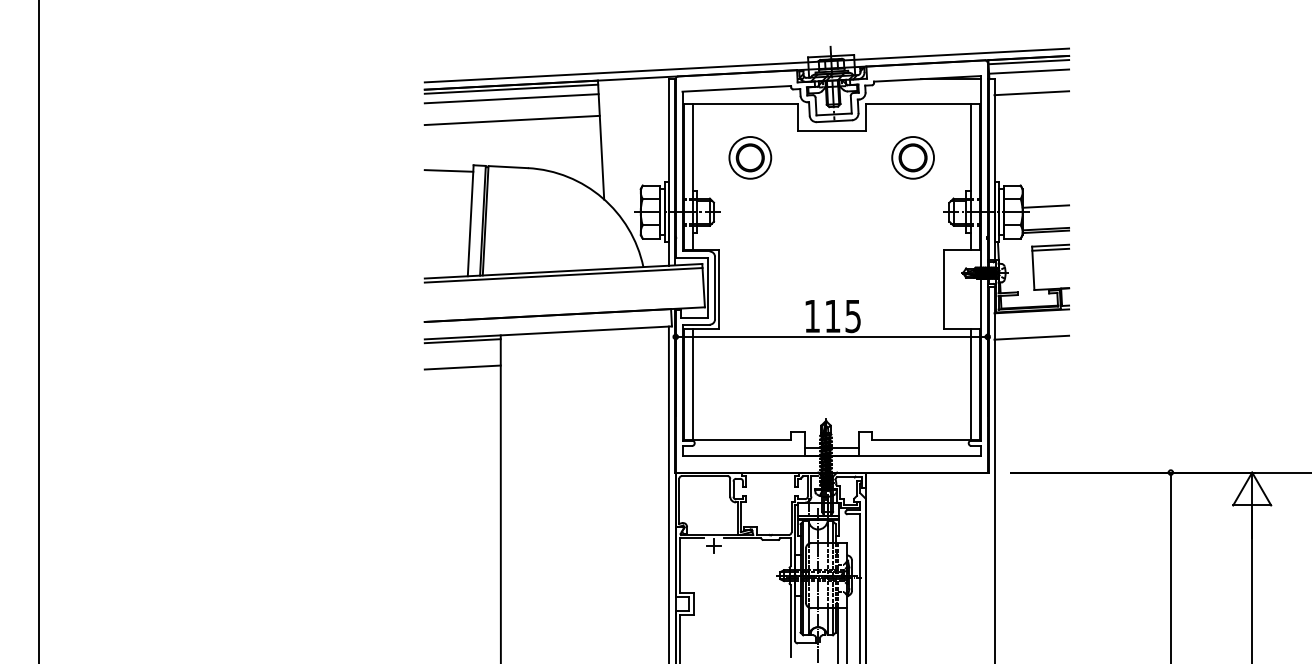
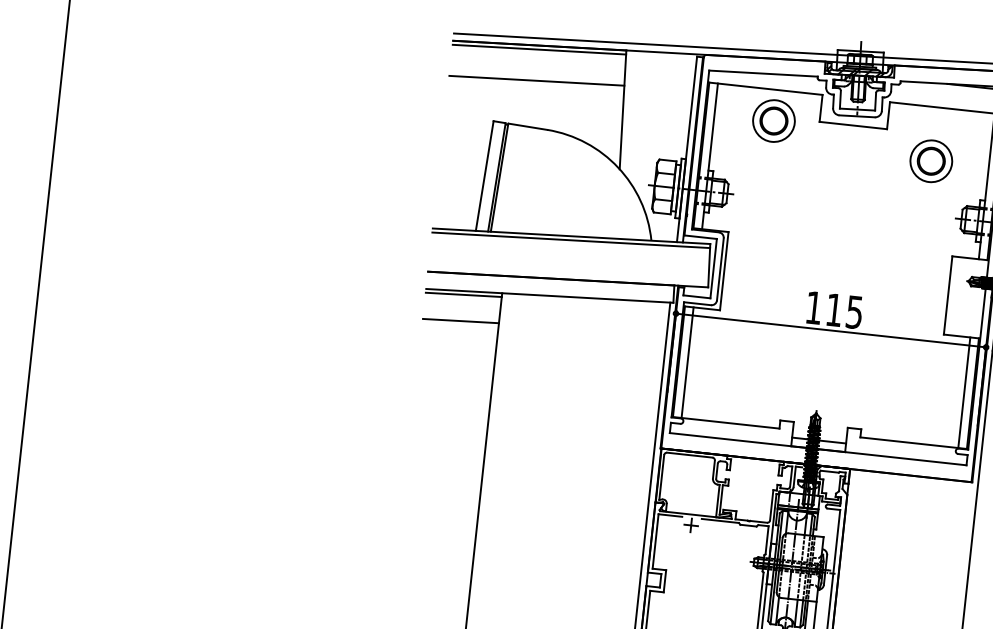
line: (511, 98) -> (538, 58), removed
part: (750, 157) -> (774, 120), moved
line: (448, 170) -> (468, 123), removed

